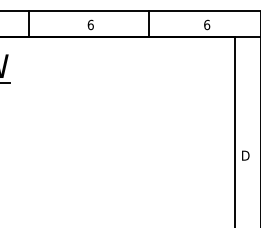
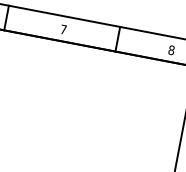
text: (90, 24) -> (63, 29), 6 -> 7
text: (207, 24) -> (172, 49), 6 -> 8

